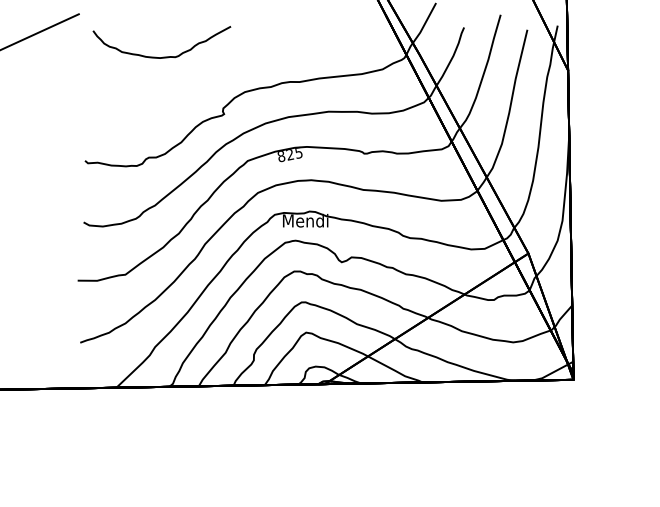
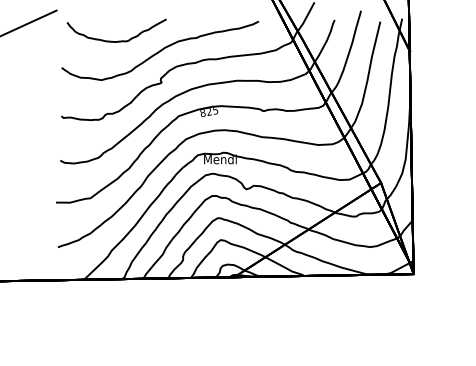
part: (222, 69) -> (160, 50), added

